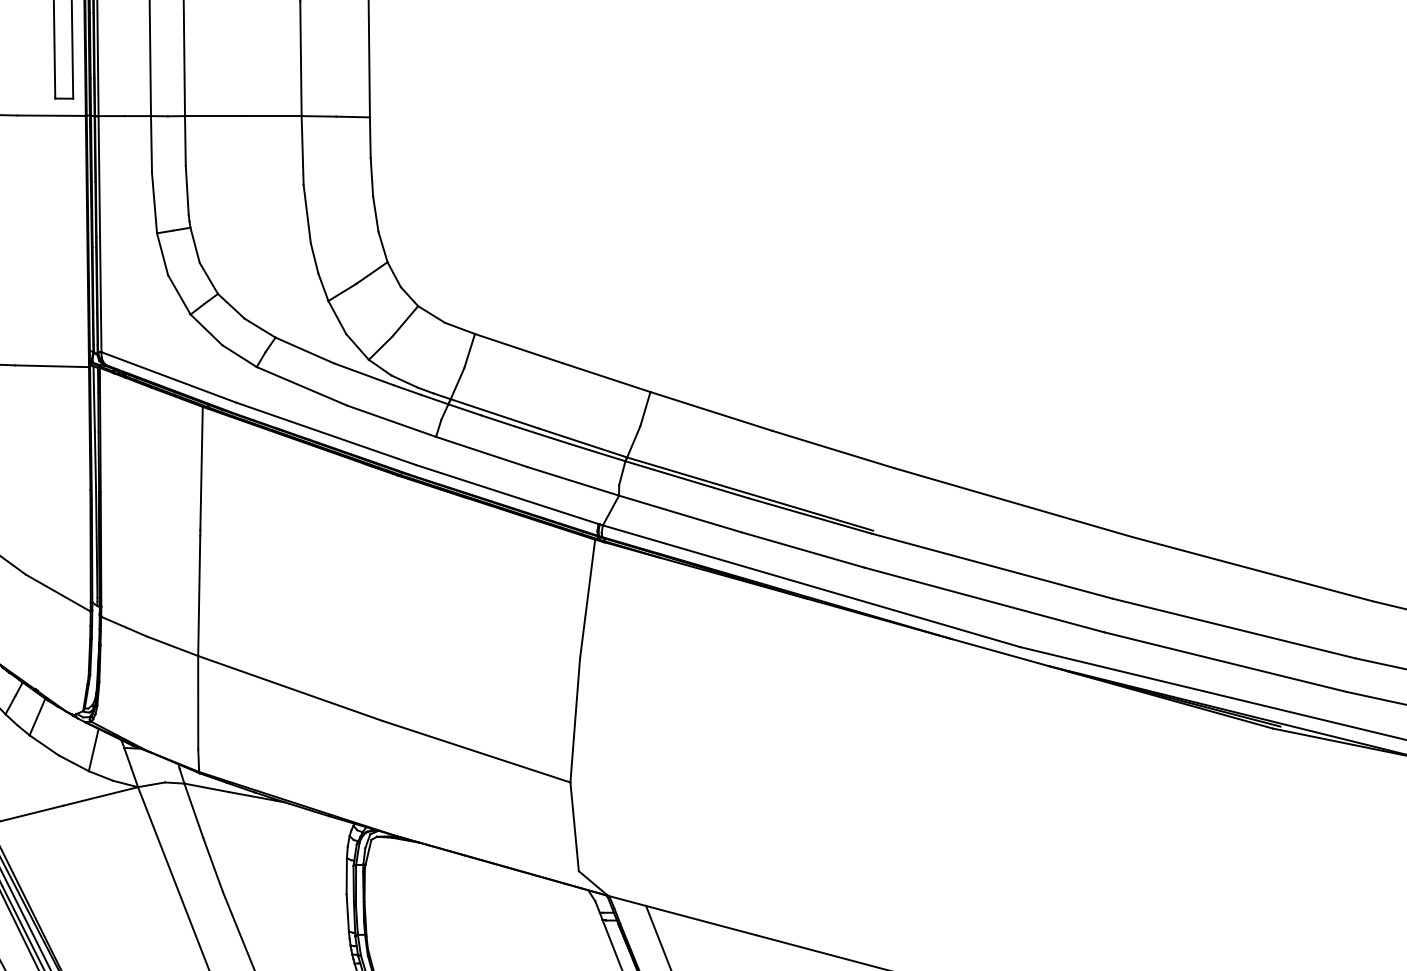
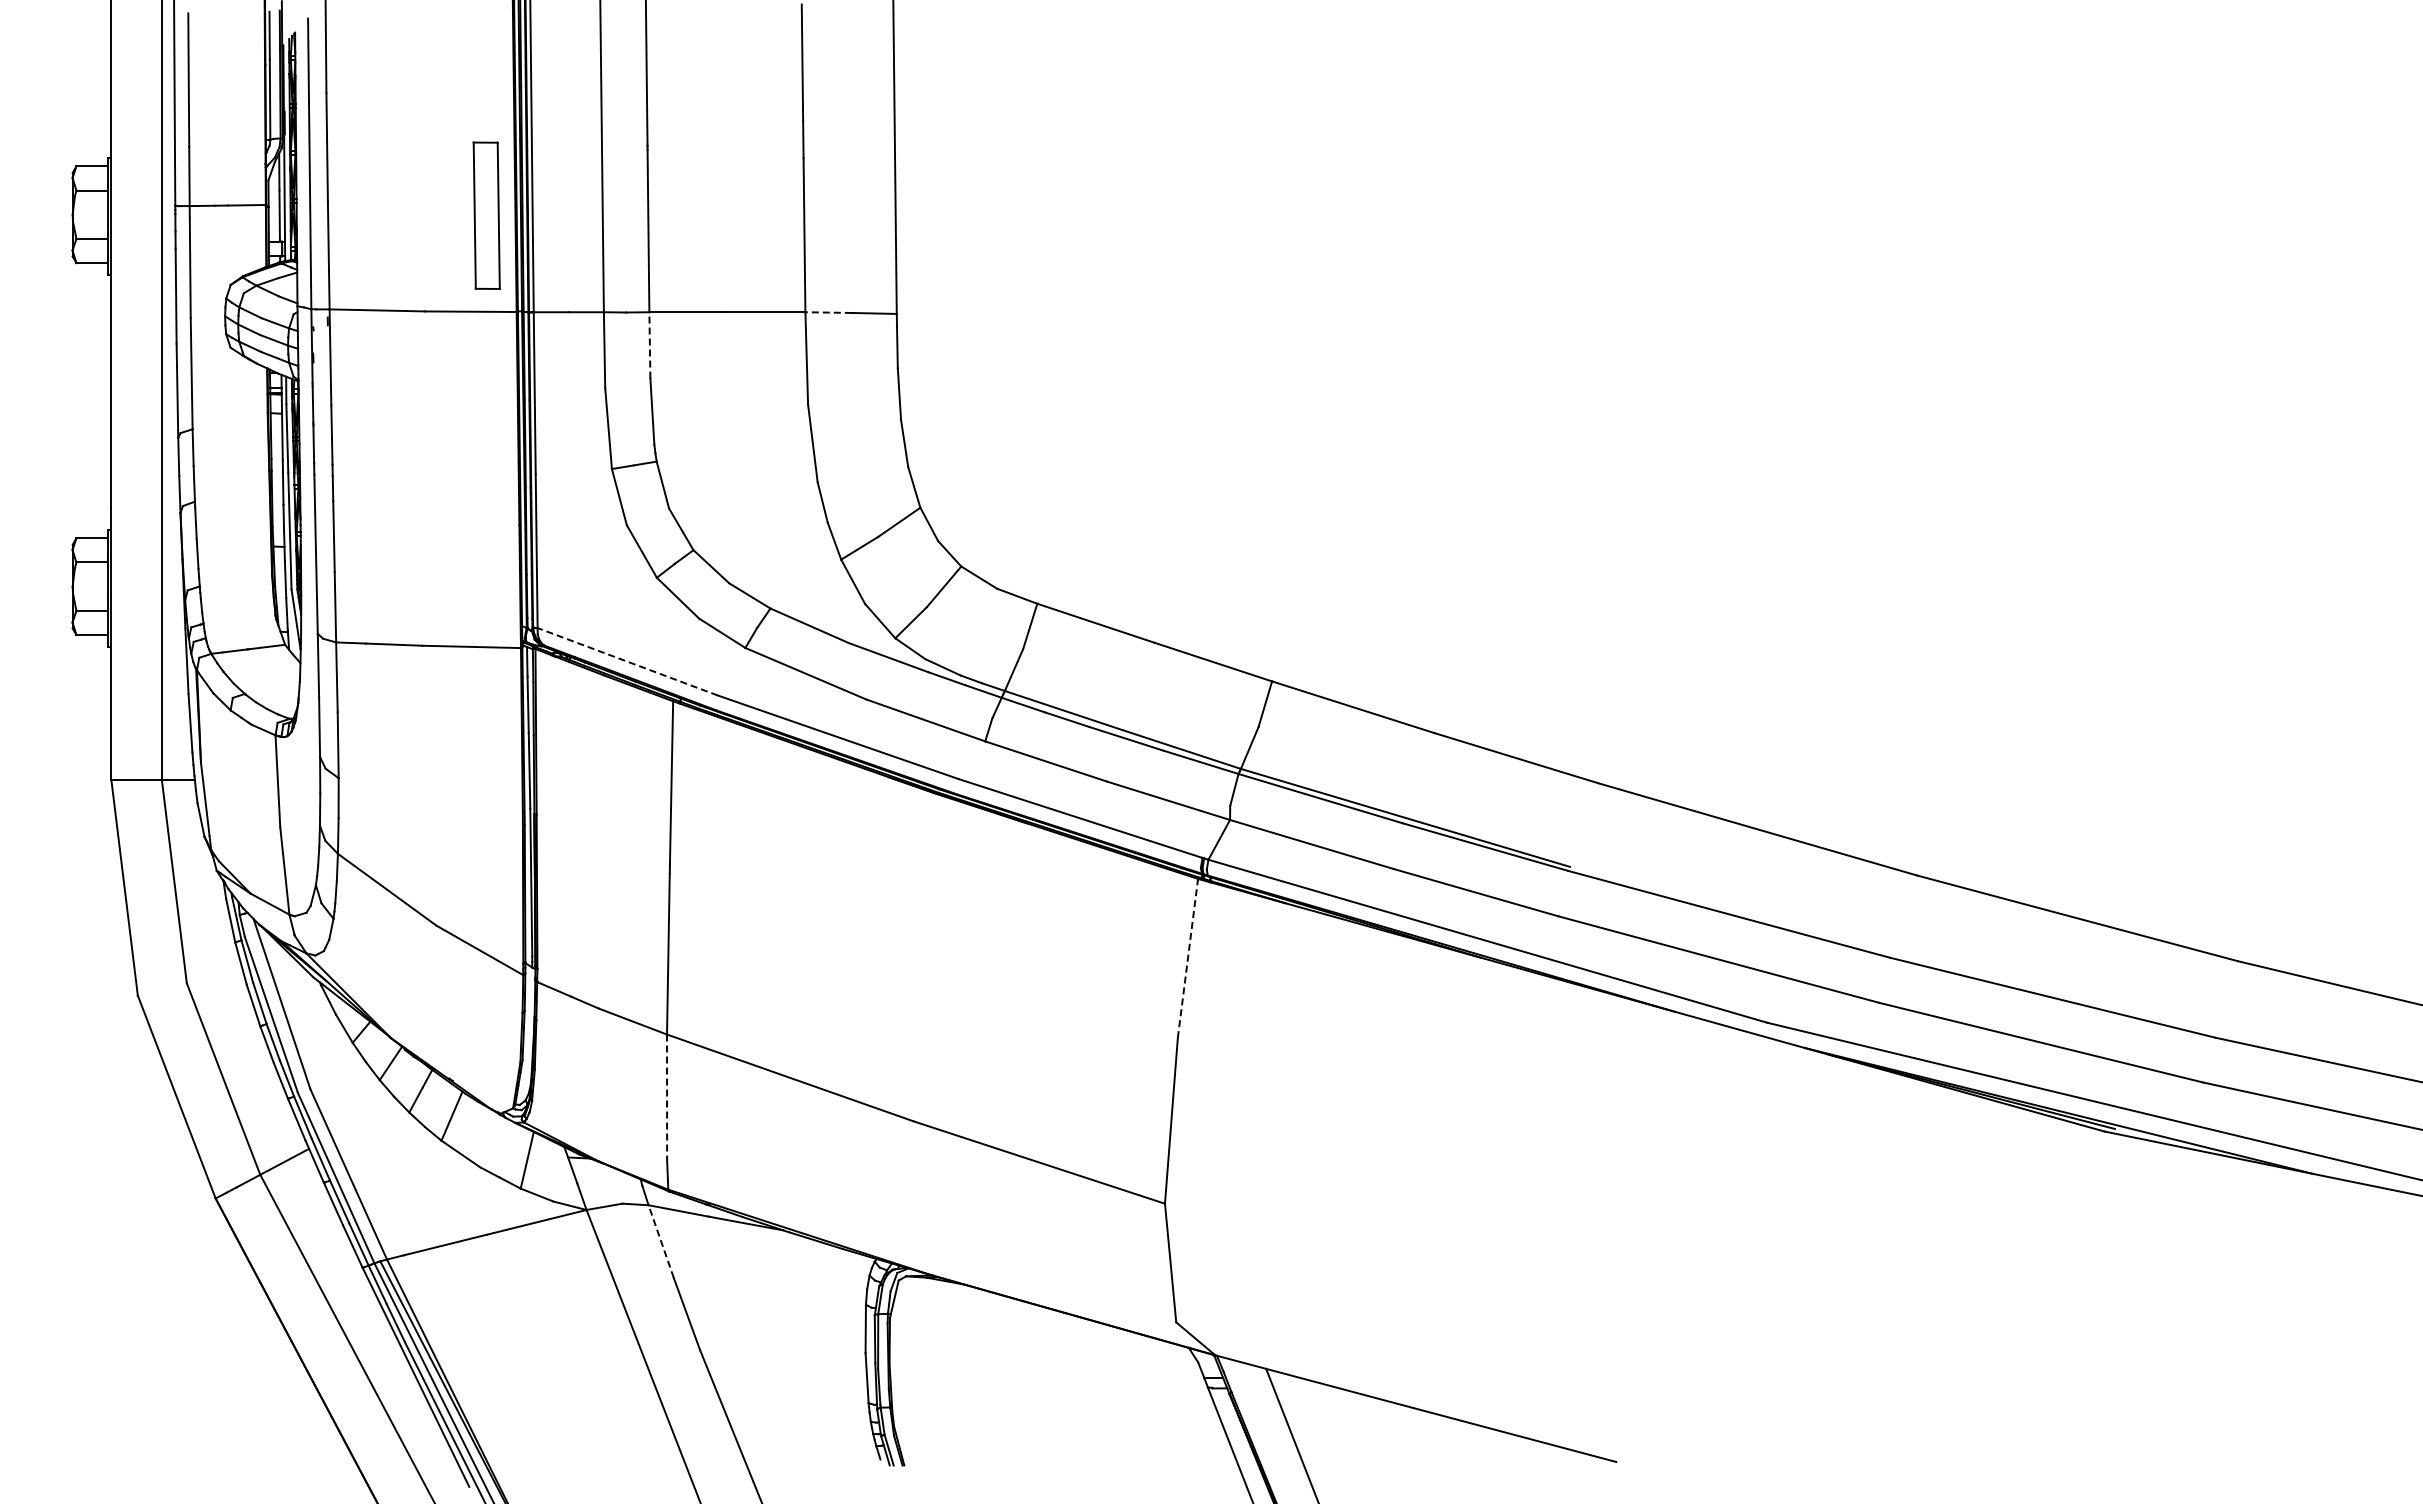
line: (318, 116) -> (828, 312), solid -> dashed
line: (185, 140) -> (649, 344), solid -> dashed
line: (168, 377) -> (627, 661), solid -> dashed
line: (587, 599) -> (1187, 958), solid -> dashed
line: (198, 703) -> (667, 1097), solid -> dashed
line: (194, 810) -> (661, 1241), solid -> dashed

